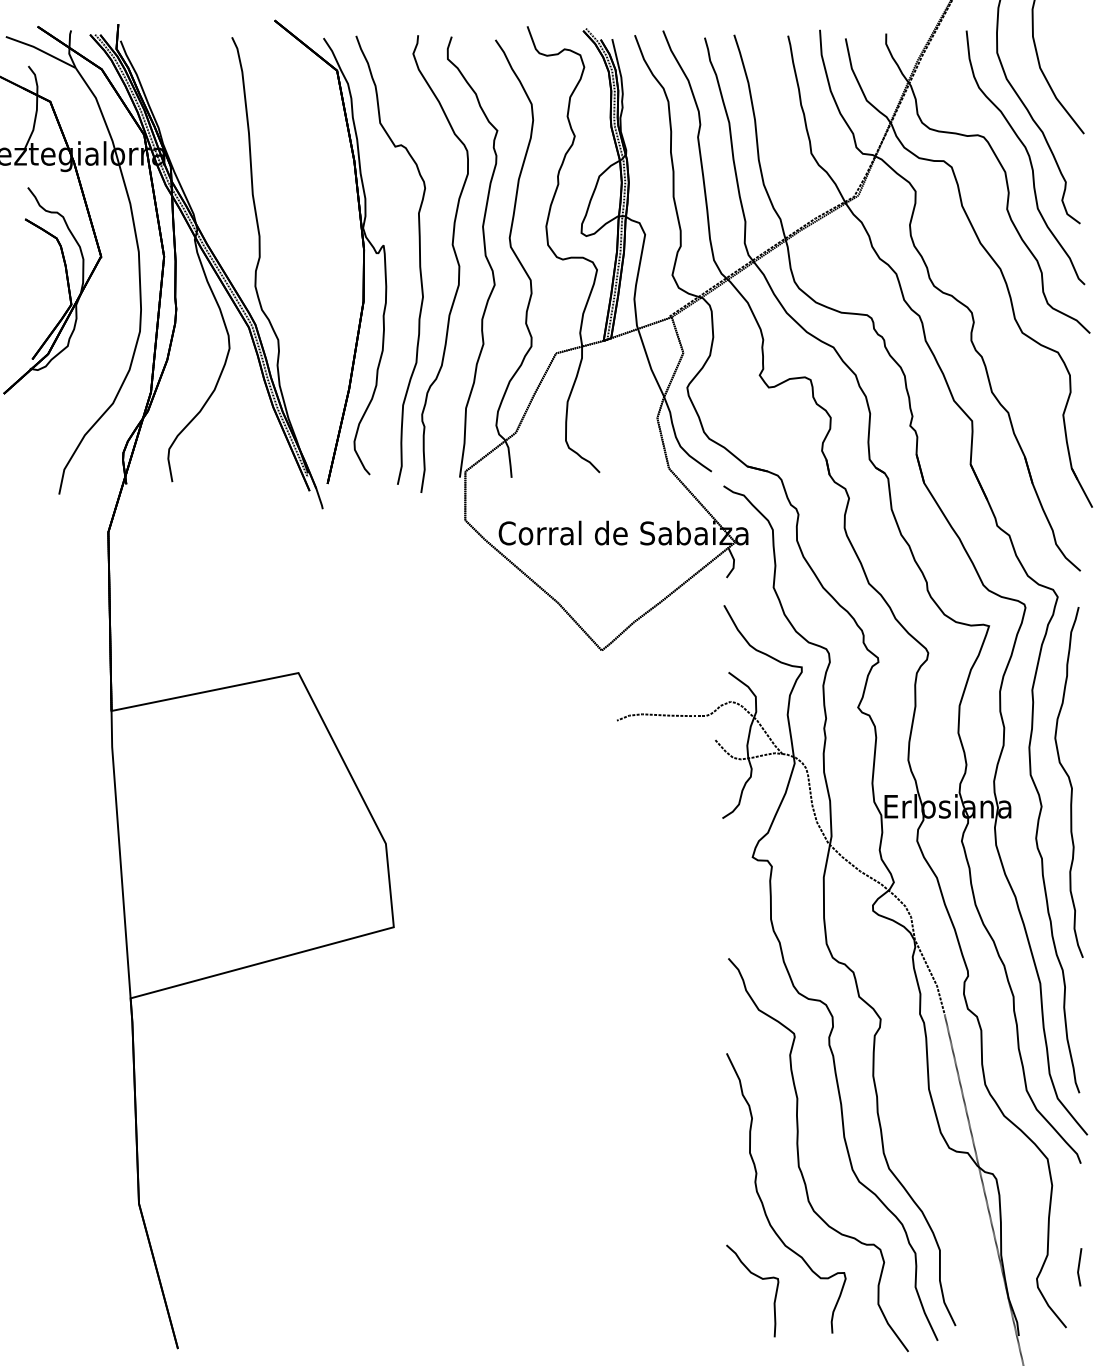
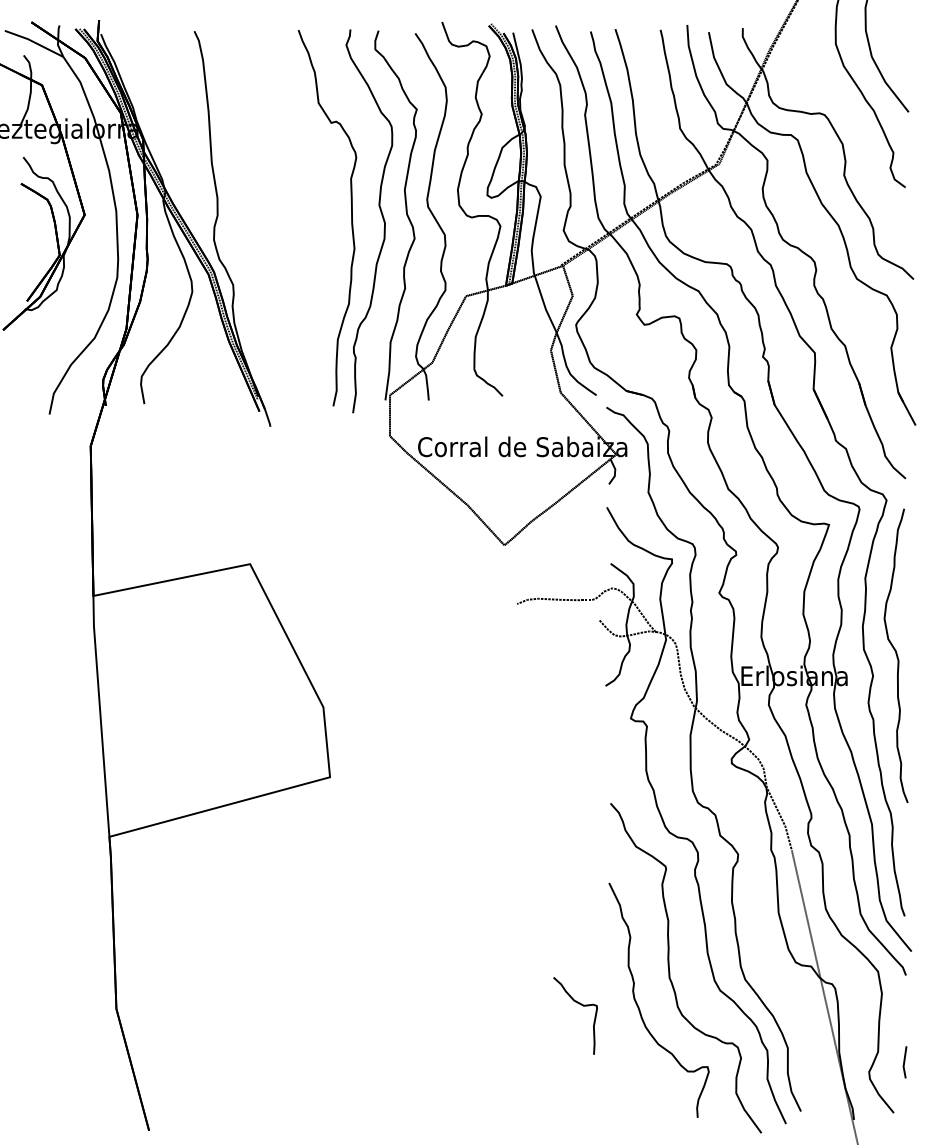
part: (1025, 157) -> (859, 131), removed
part: (362, 247) -> (303, 207), removed
curve: (759, 1278) -> (581, 1005), moved

